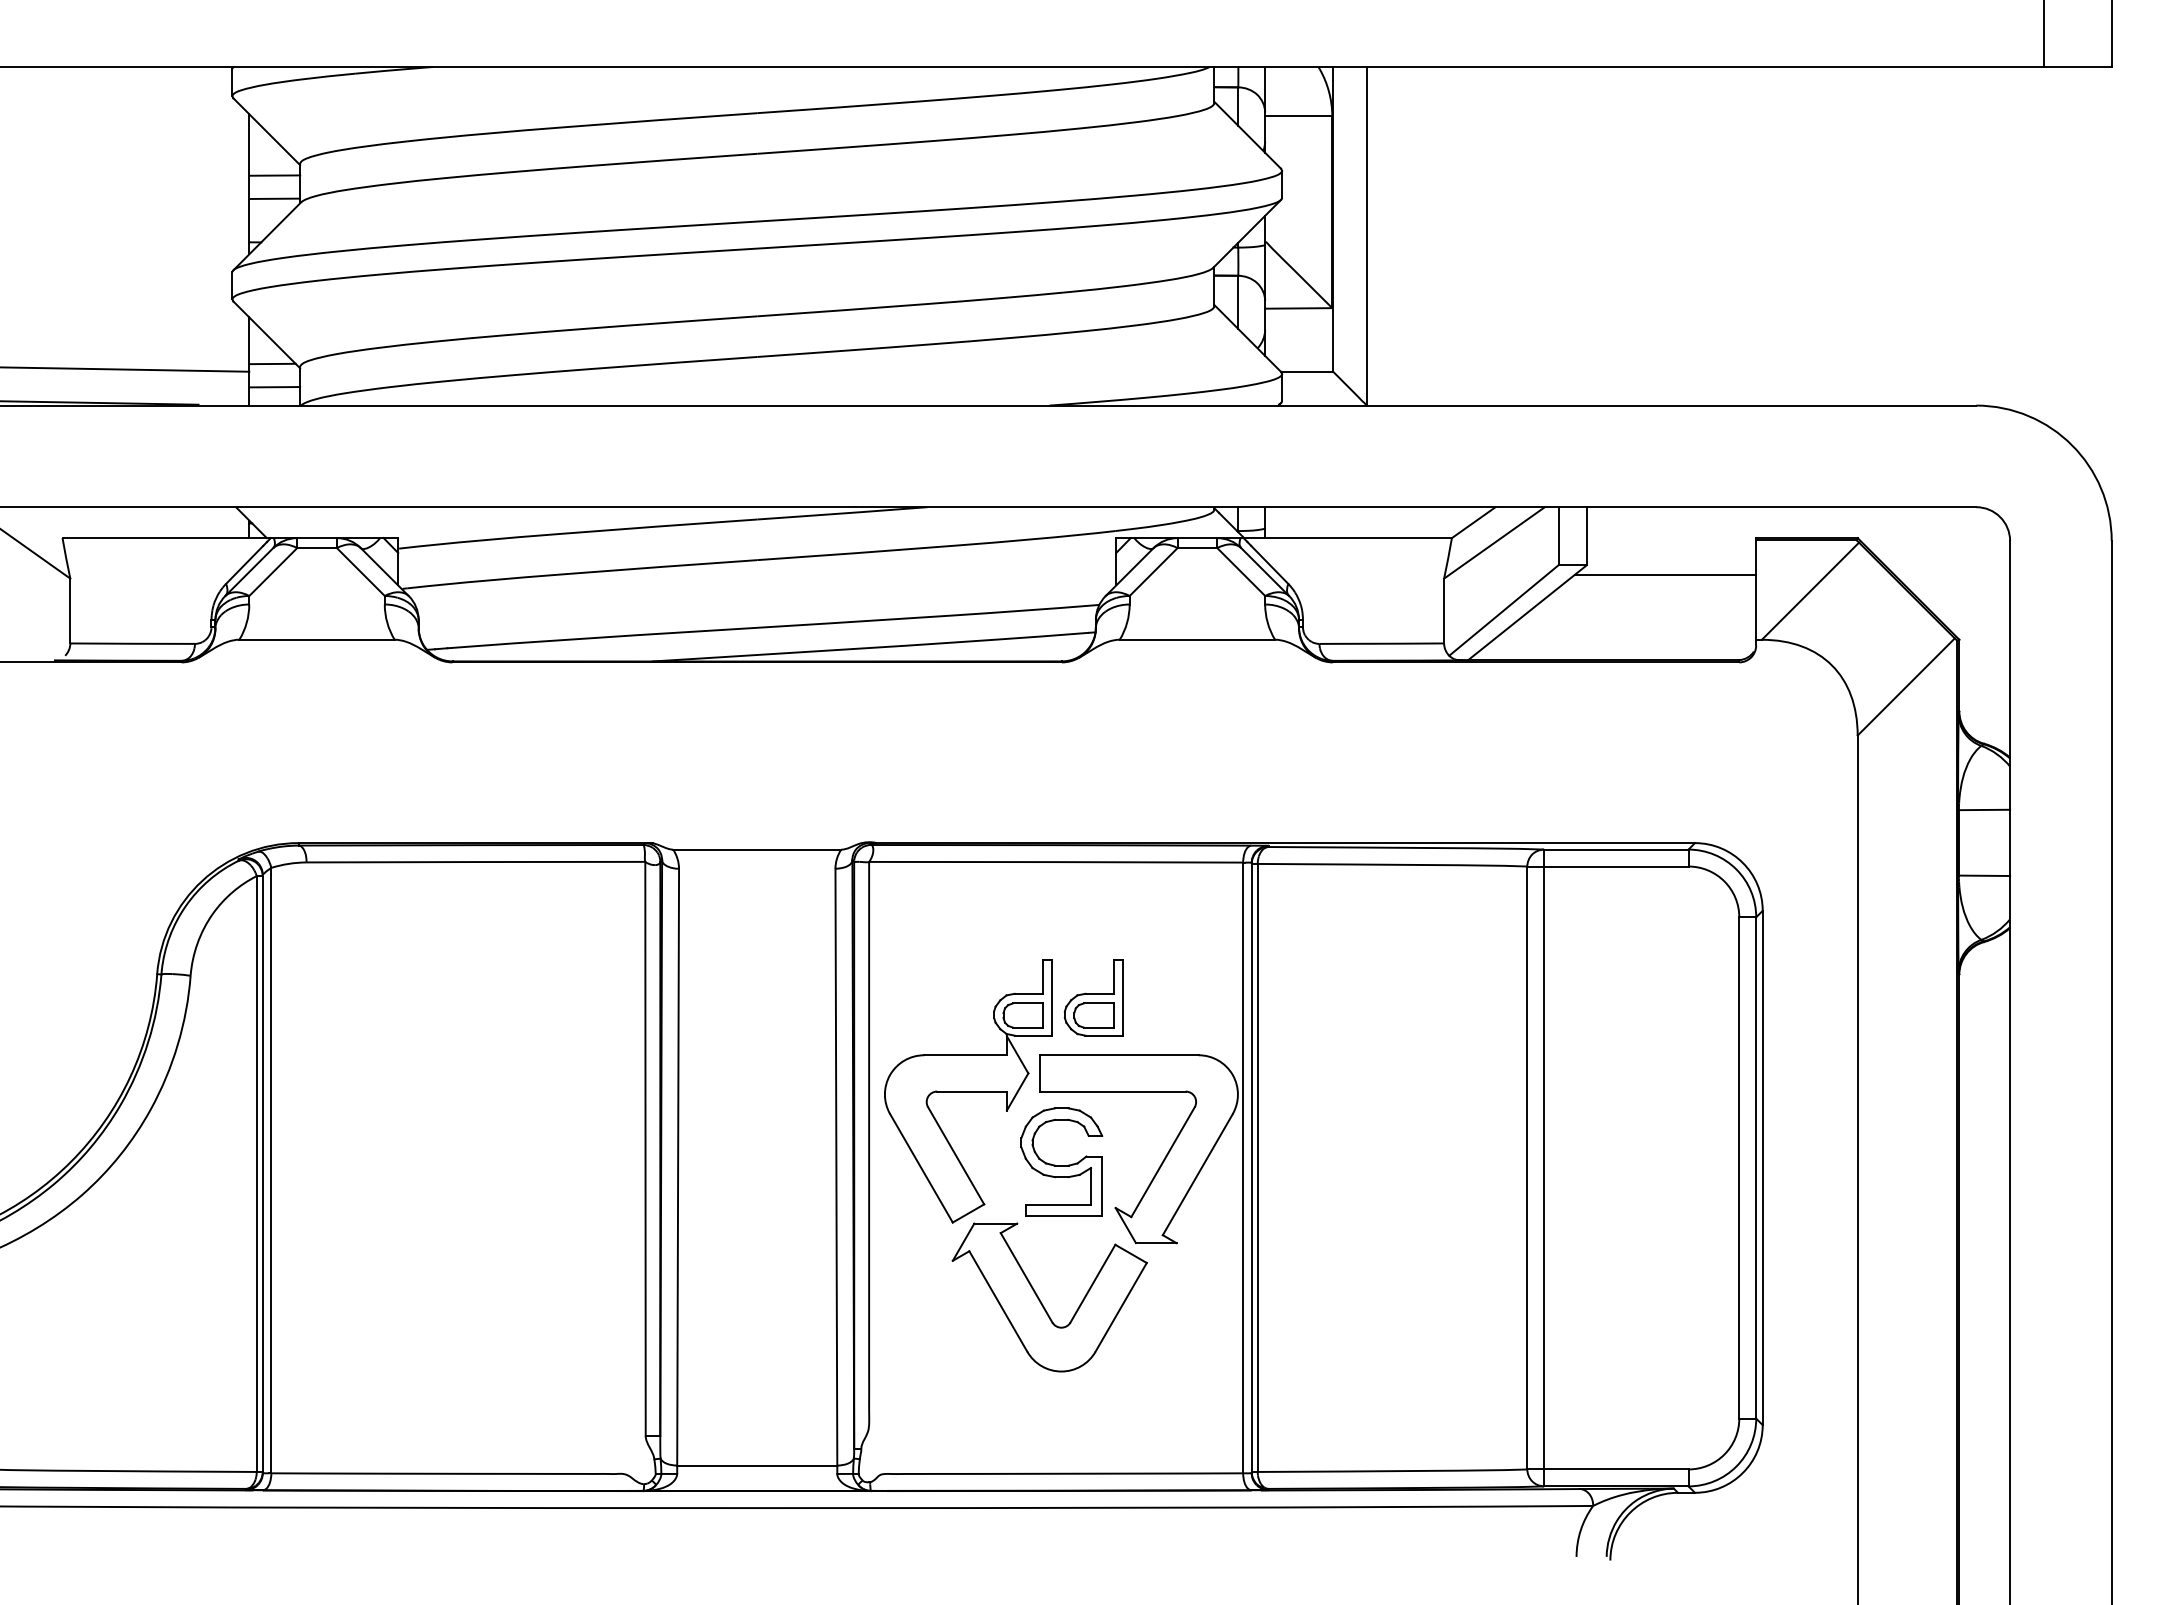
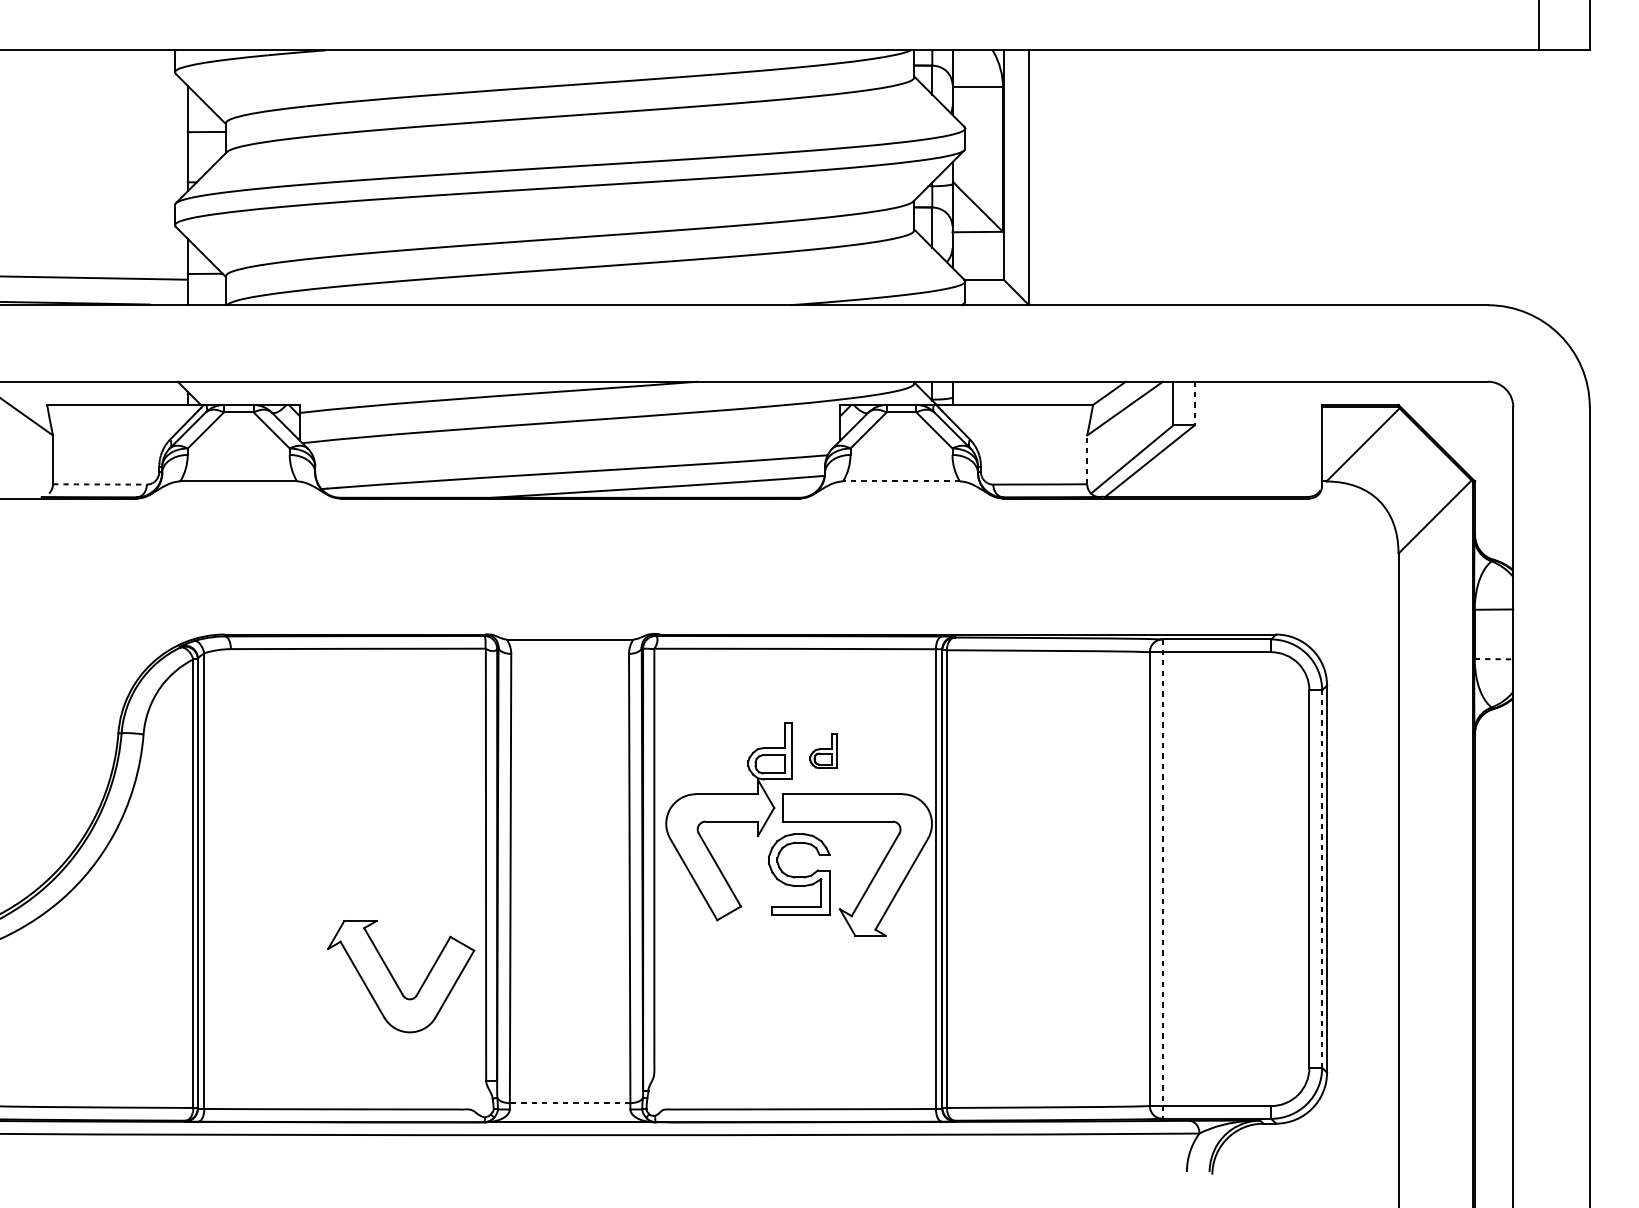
line: (274, 198) -> (206, 149), removed
line: (274, 387) -> (206, 291), removed
line: (1586, 536) -> (1194, 403), solid -> dashed
line: (1665, 574) -> (1253, 432), removed
line: (1444, 610) -> (1087, 459), solid -> dashed
line: (1197, 639) -> (901, 481), solid -> dashed
arc: (132, 643) -> (99, 484), solid -> dashed
line: (1984, 875) -> (1494, 658), solid -> dashed
part: (1093, 997) -> (823, 750), size x0.6
line: (1756, 1167) -> (1322, 878), solid -> dashed
line: (1544, 1168) -> (1162, 879), solid -> dashed
part: (1041, 1301) -> (394, 979), moved
line: (756, 1465) -> (569, 1103), solid -> dashed

